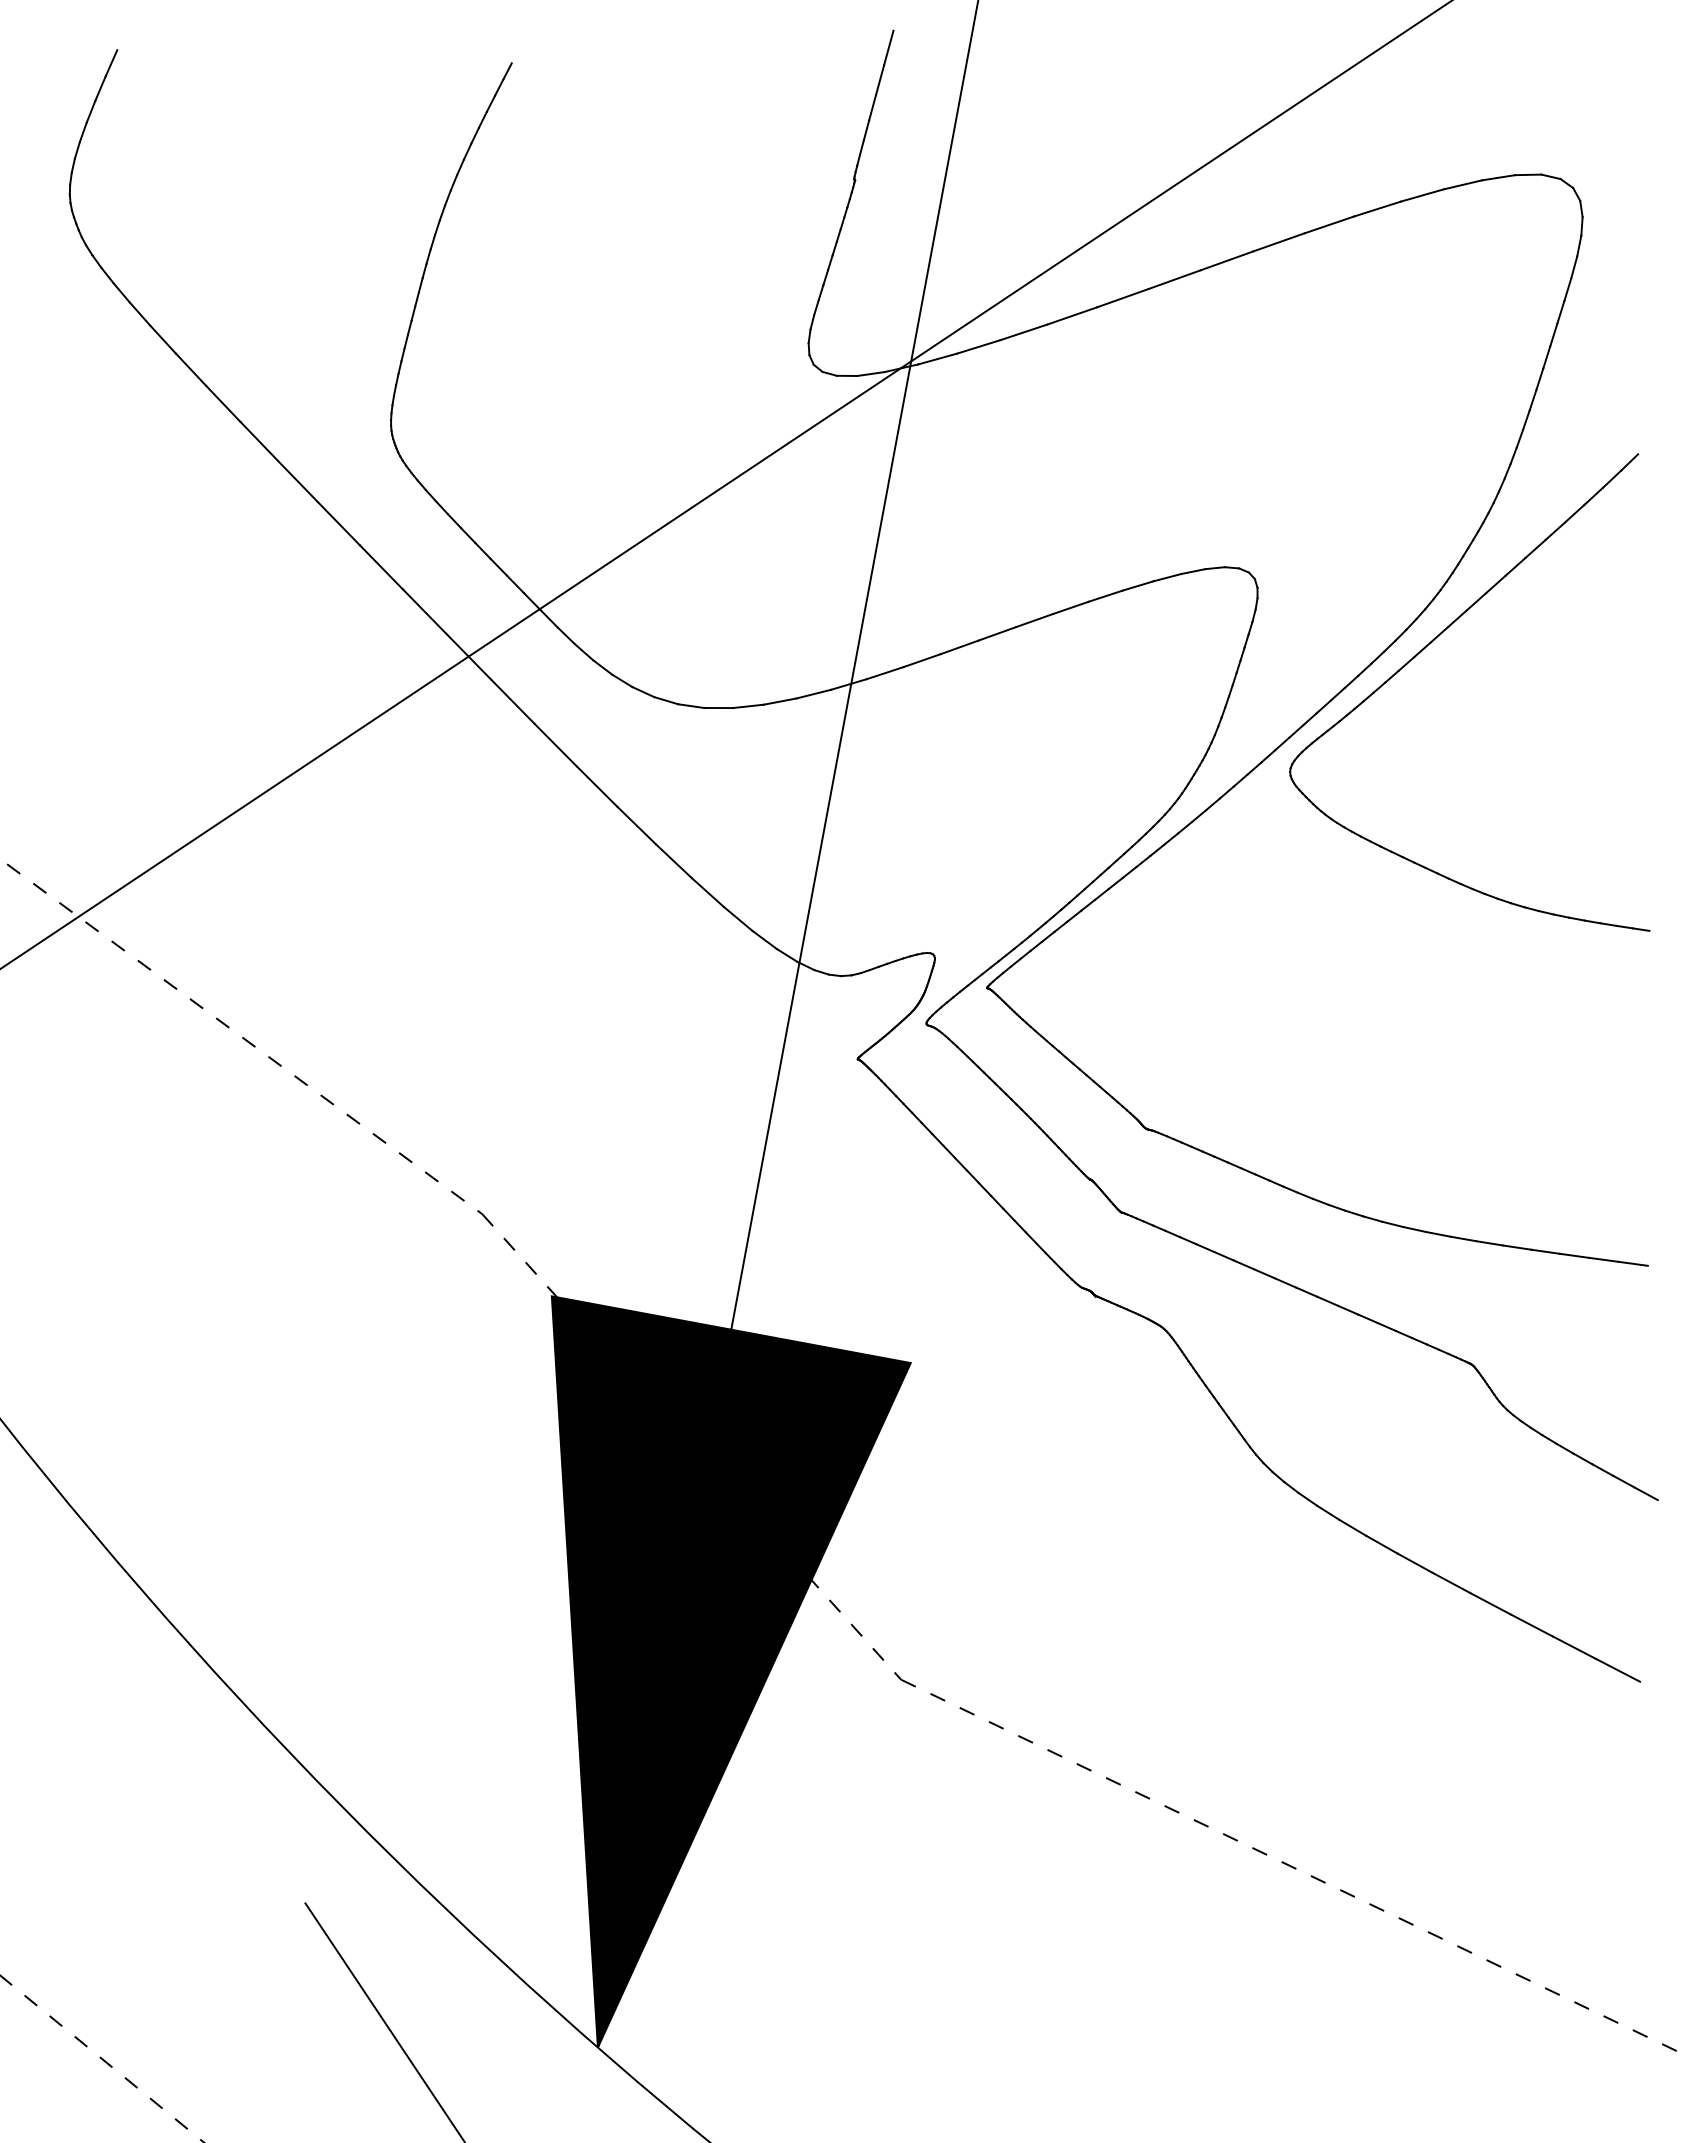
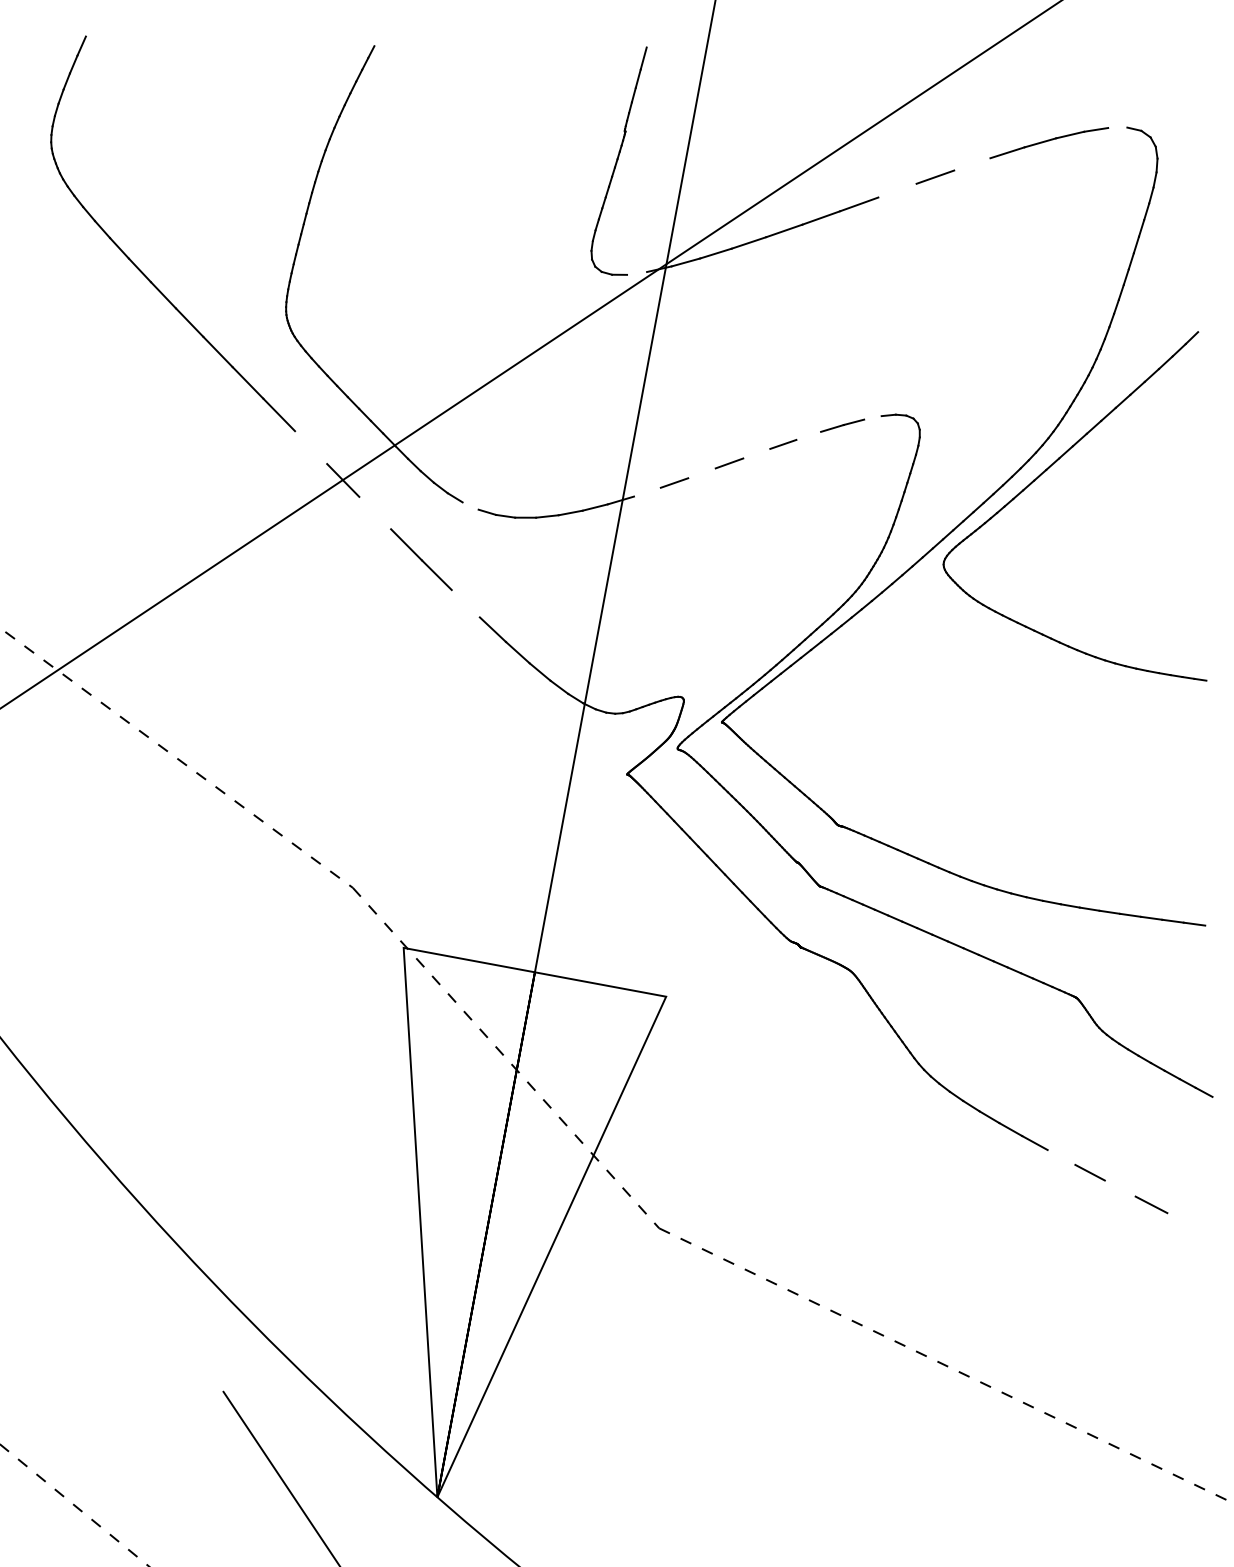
line: (888, 47) -> (649, 34), removed
line: (1528, 174) -> (1117, 127), removed
line: (1329, 224) -> (972, 164), removed
line: (1226, 260) -> (897, 190), removed
line: (870, 374) -> (636, 273), removed
line: (1193, 571) -> (872, 417), removed
line: (1105, 595) -> (808, 435), removed
line: (425, 611) -> (311, 447), removed
line: (1034, 620) -> (756, 453), removed
line: (959, 647) -> (701, 473), removed
line: (884, 673) -> (646, 492), removed
line: (643, 692) -> (470, 506), removed
line: (512, 701) -> (374, 512), removed
line: (636, 825) -> (465, 603), removed
line: (1451, 1582) -> (1061, 1157), removed
line: (1531, 1625) -> (1120, 1188), removed
line: (1618, 1669) -> (1183, 1220), removed
fill: (730, 1671) -> (534, 1222), removed

